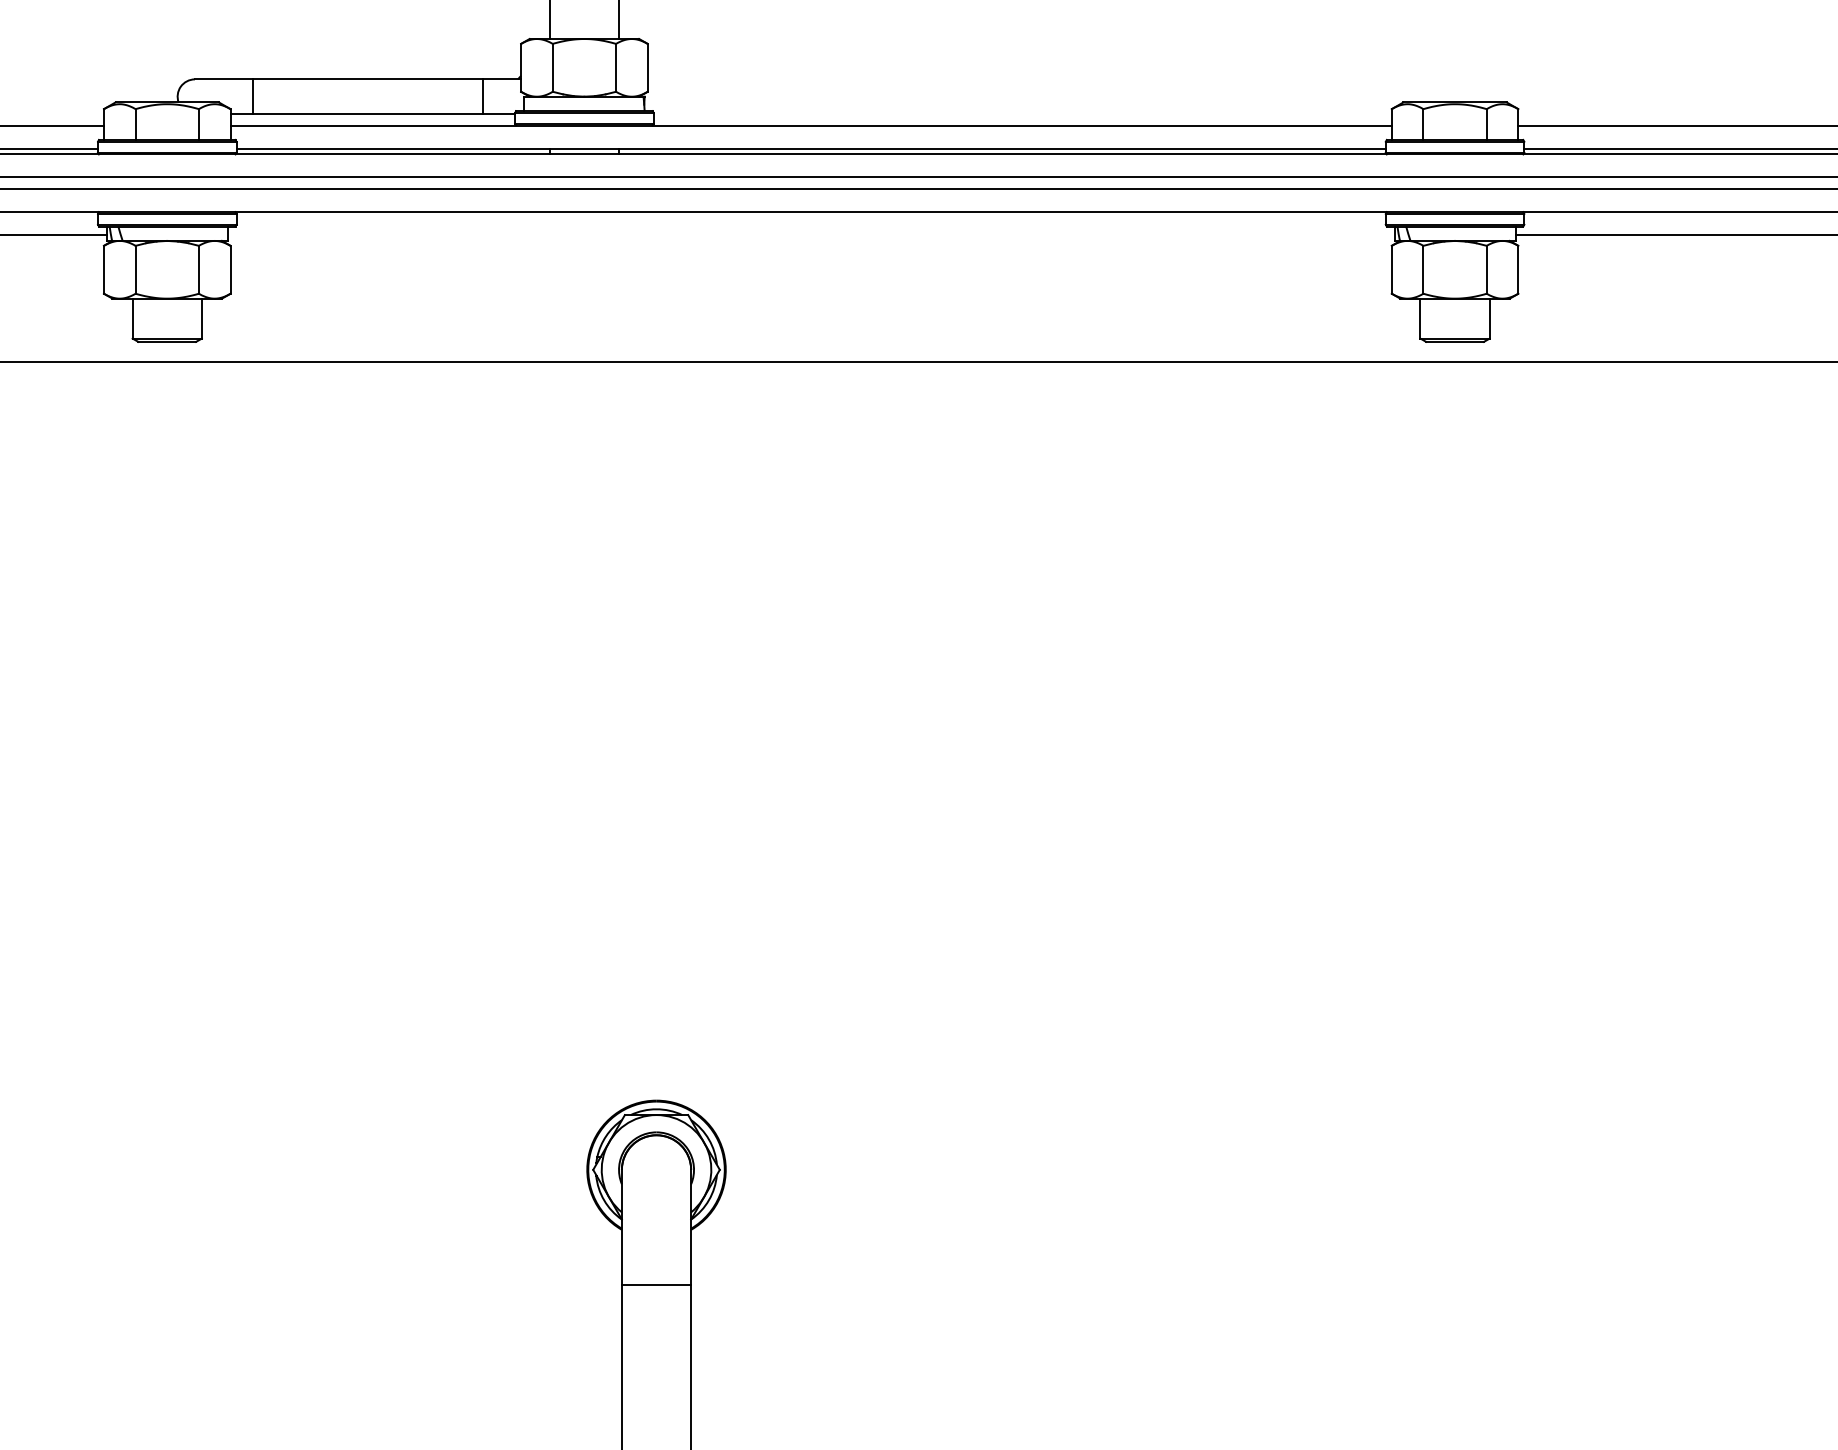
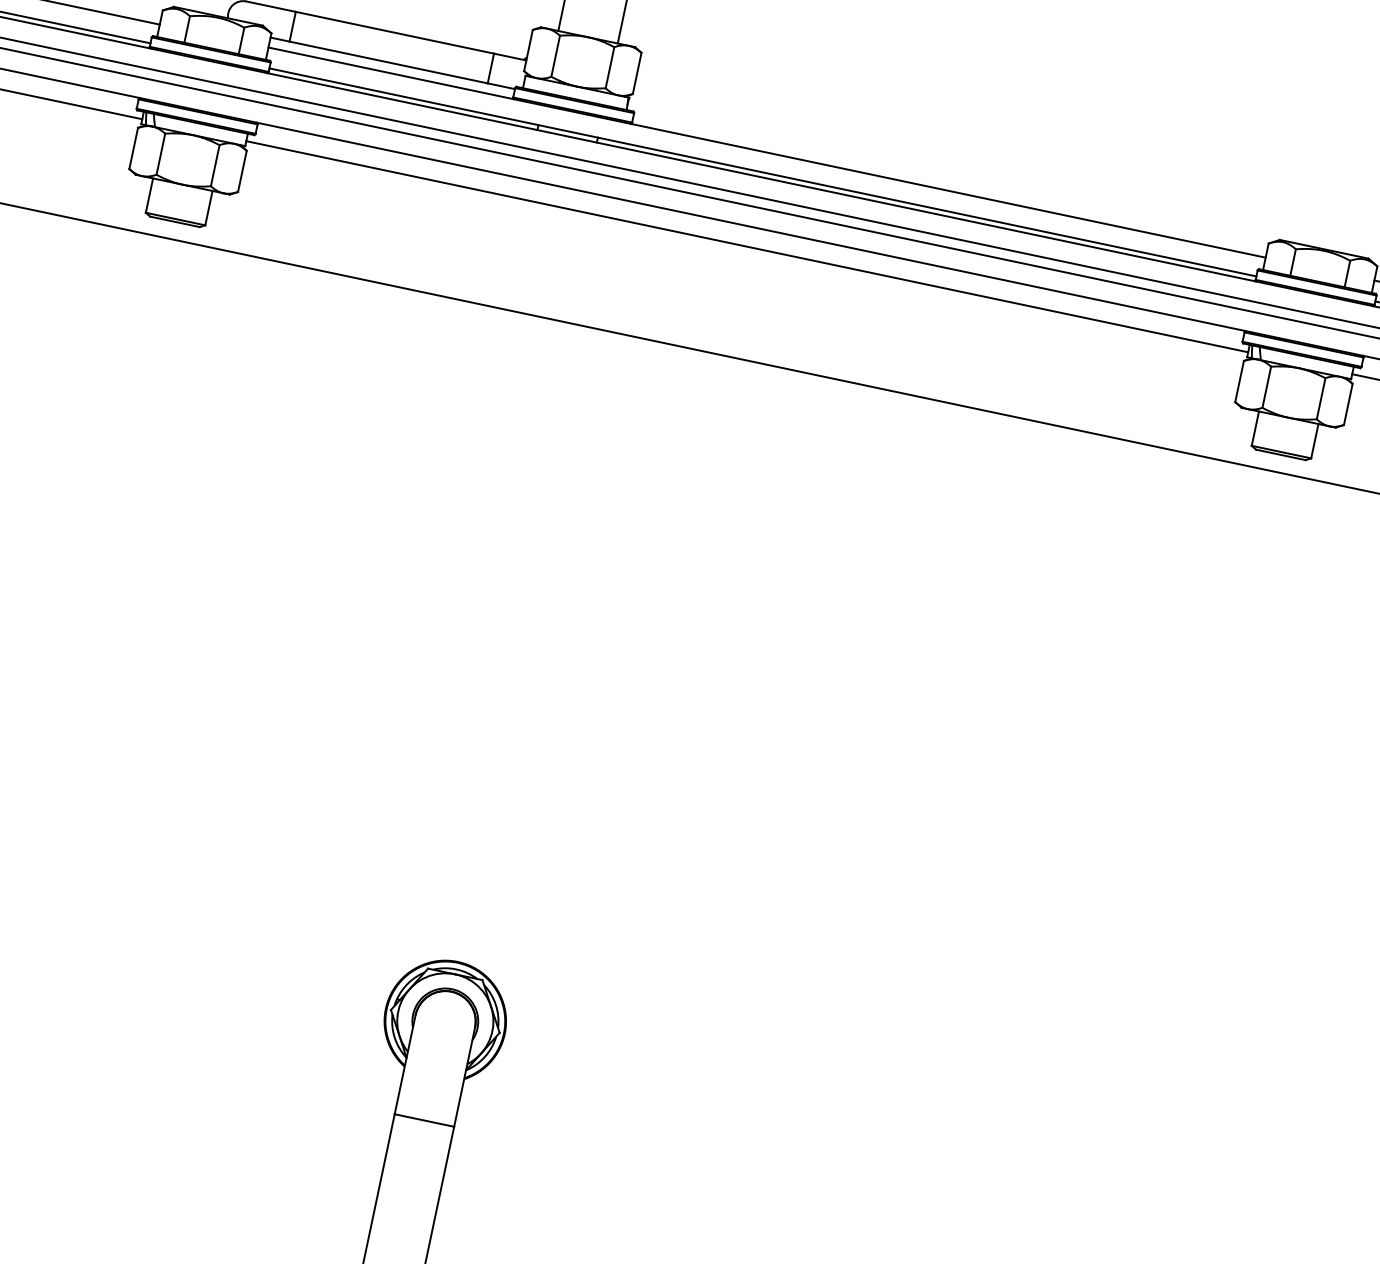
line: (810, 235) -> (746, 246), added

